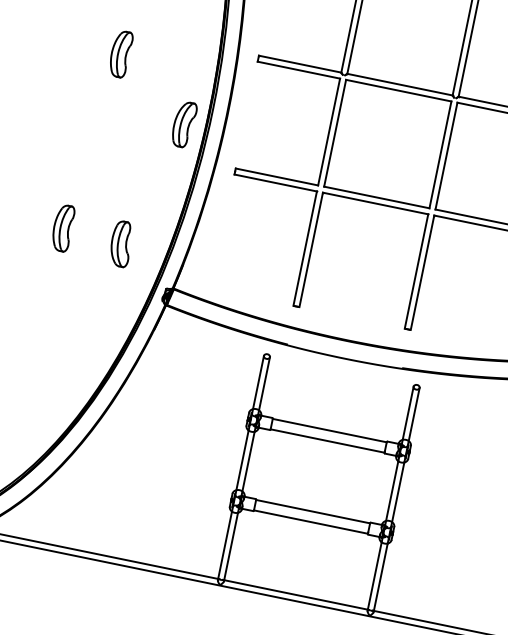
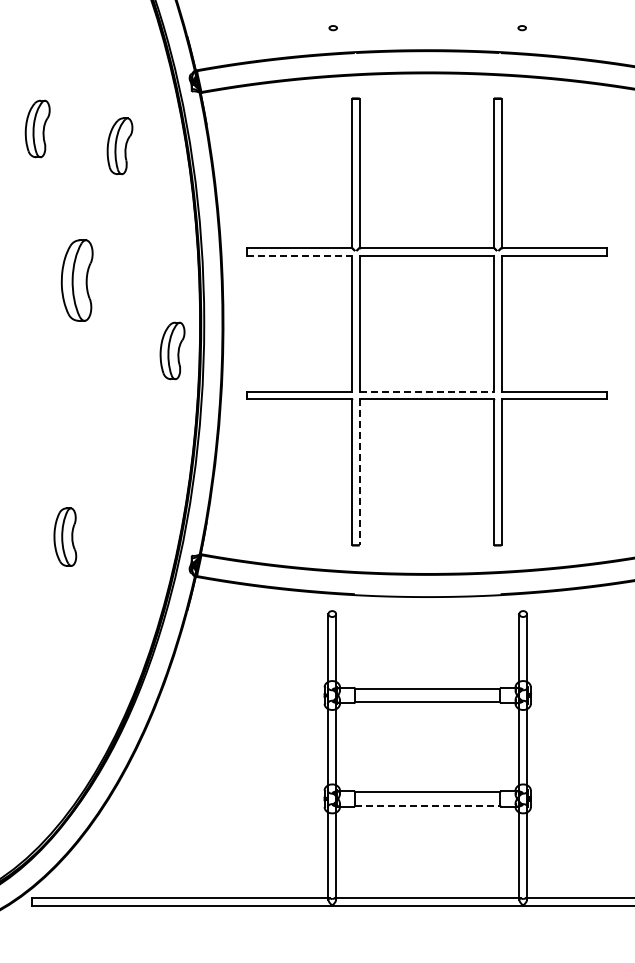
part: (120, 54) -> (77, 280), size x1.4
line: (298, 70) -> (299, 255), solid -> dashed
line: (377, 197) -> (427, 391), solid -> dashed
part: (63, 227) -> (65, 536), moved
part: (121, 243) -> (125, 512), removed
line: (311, 249) -> (359, 472), solid -> dashed
line: (310, 522) -> (427, 805), solid -> dashed

